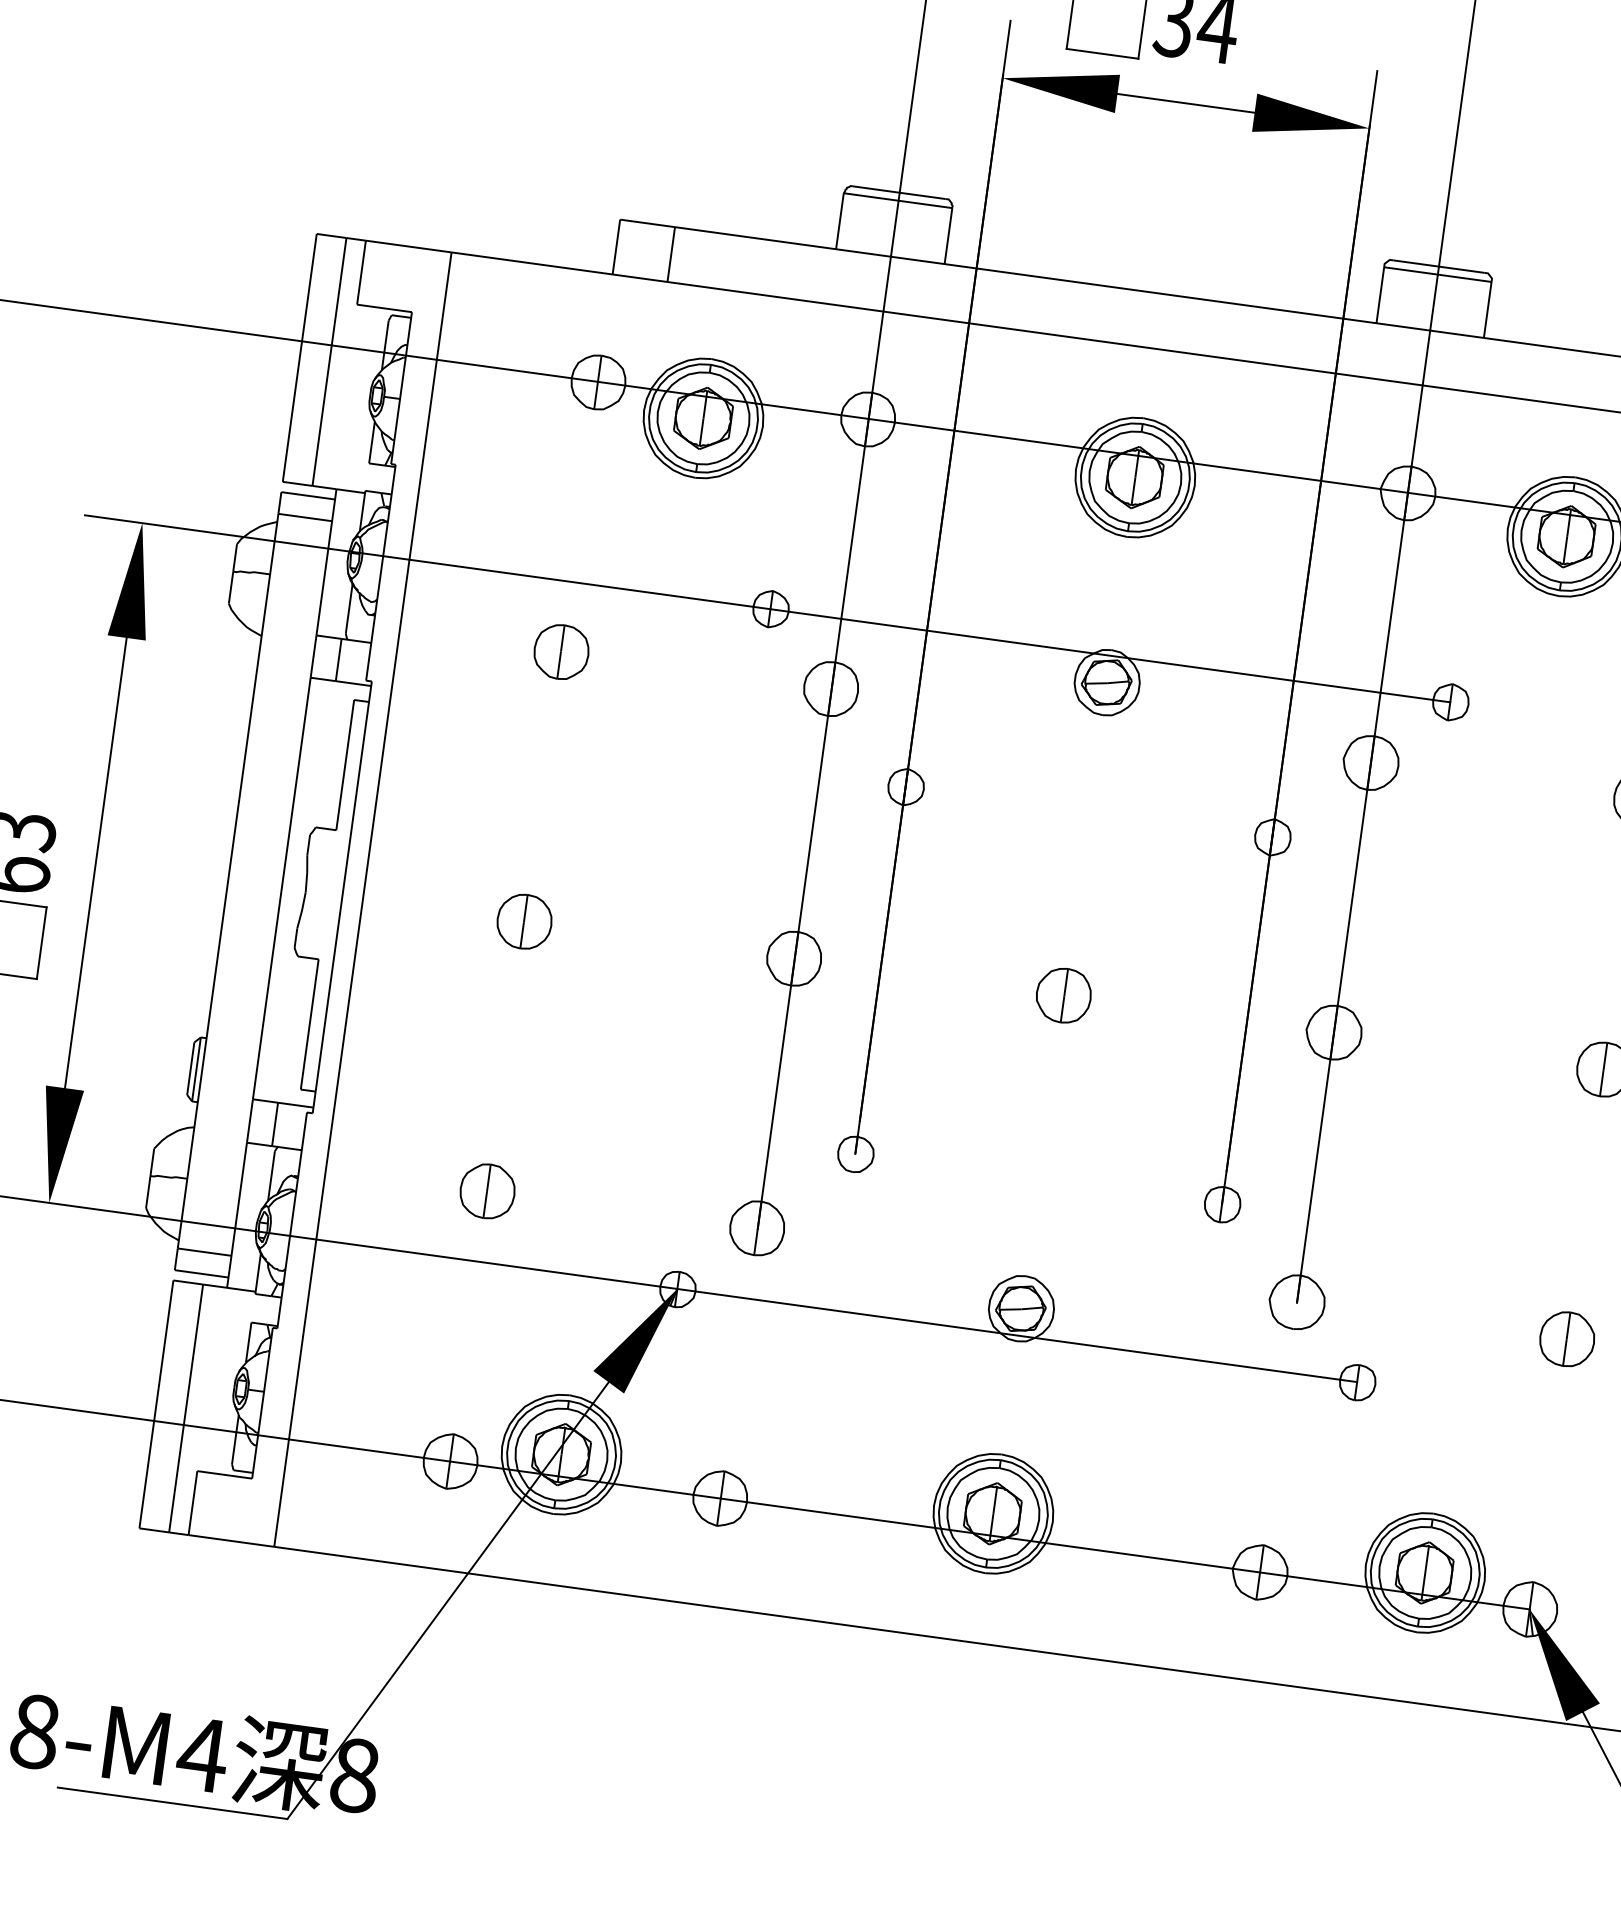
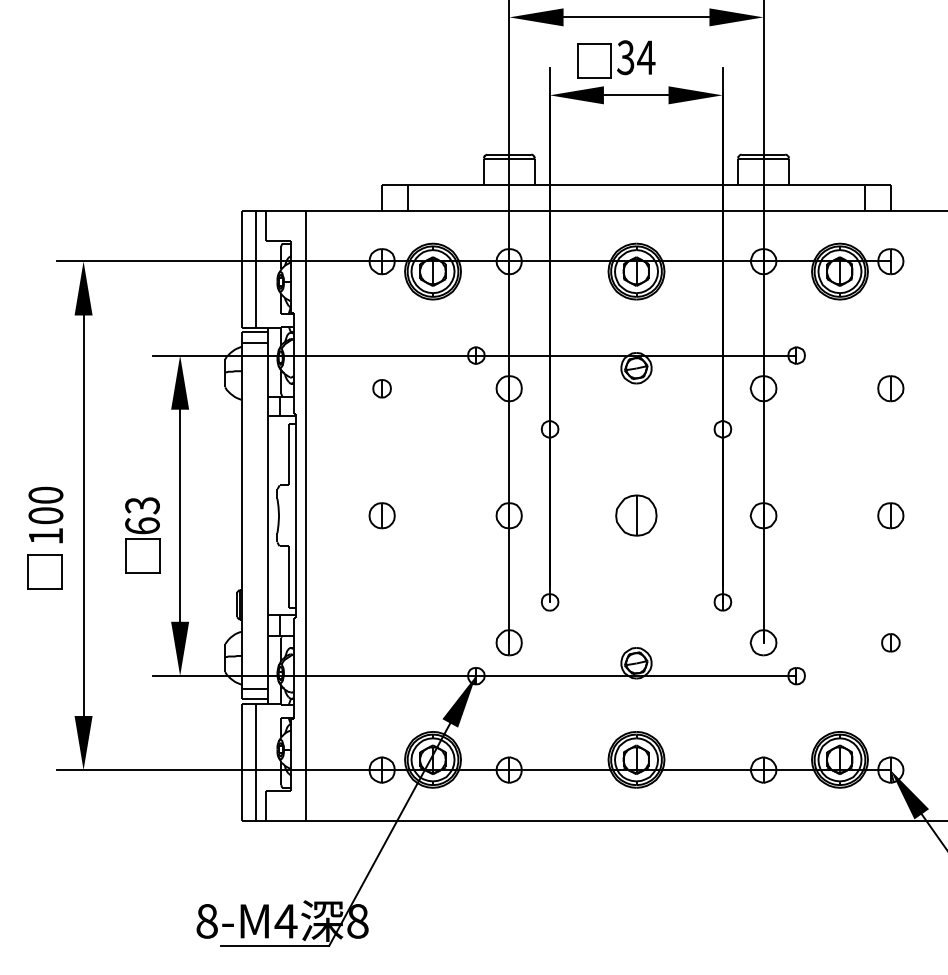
part: (560, 651) -> (381, 388), size x0.7
part: (1062, 994) -> (635, 515), size x1.6
part: (486, 1190) -> (381, 642), removed
part: (1566, 1338) -> (890, 642), size x0.7

